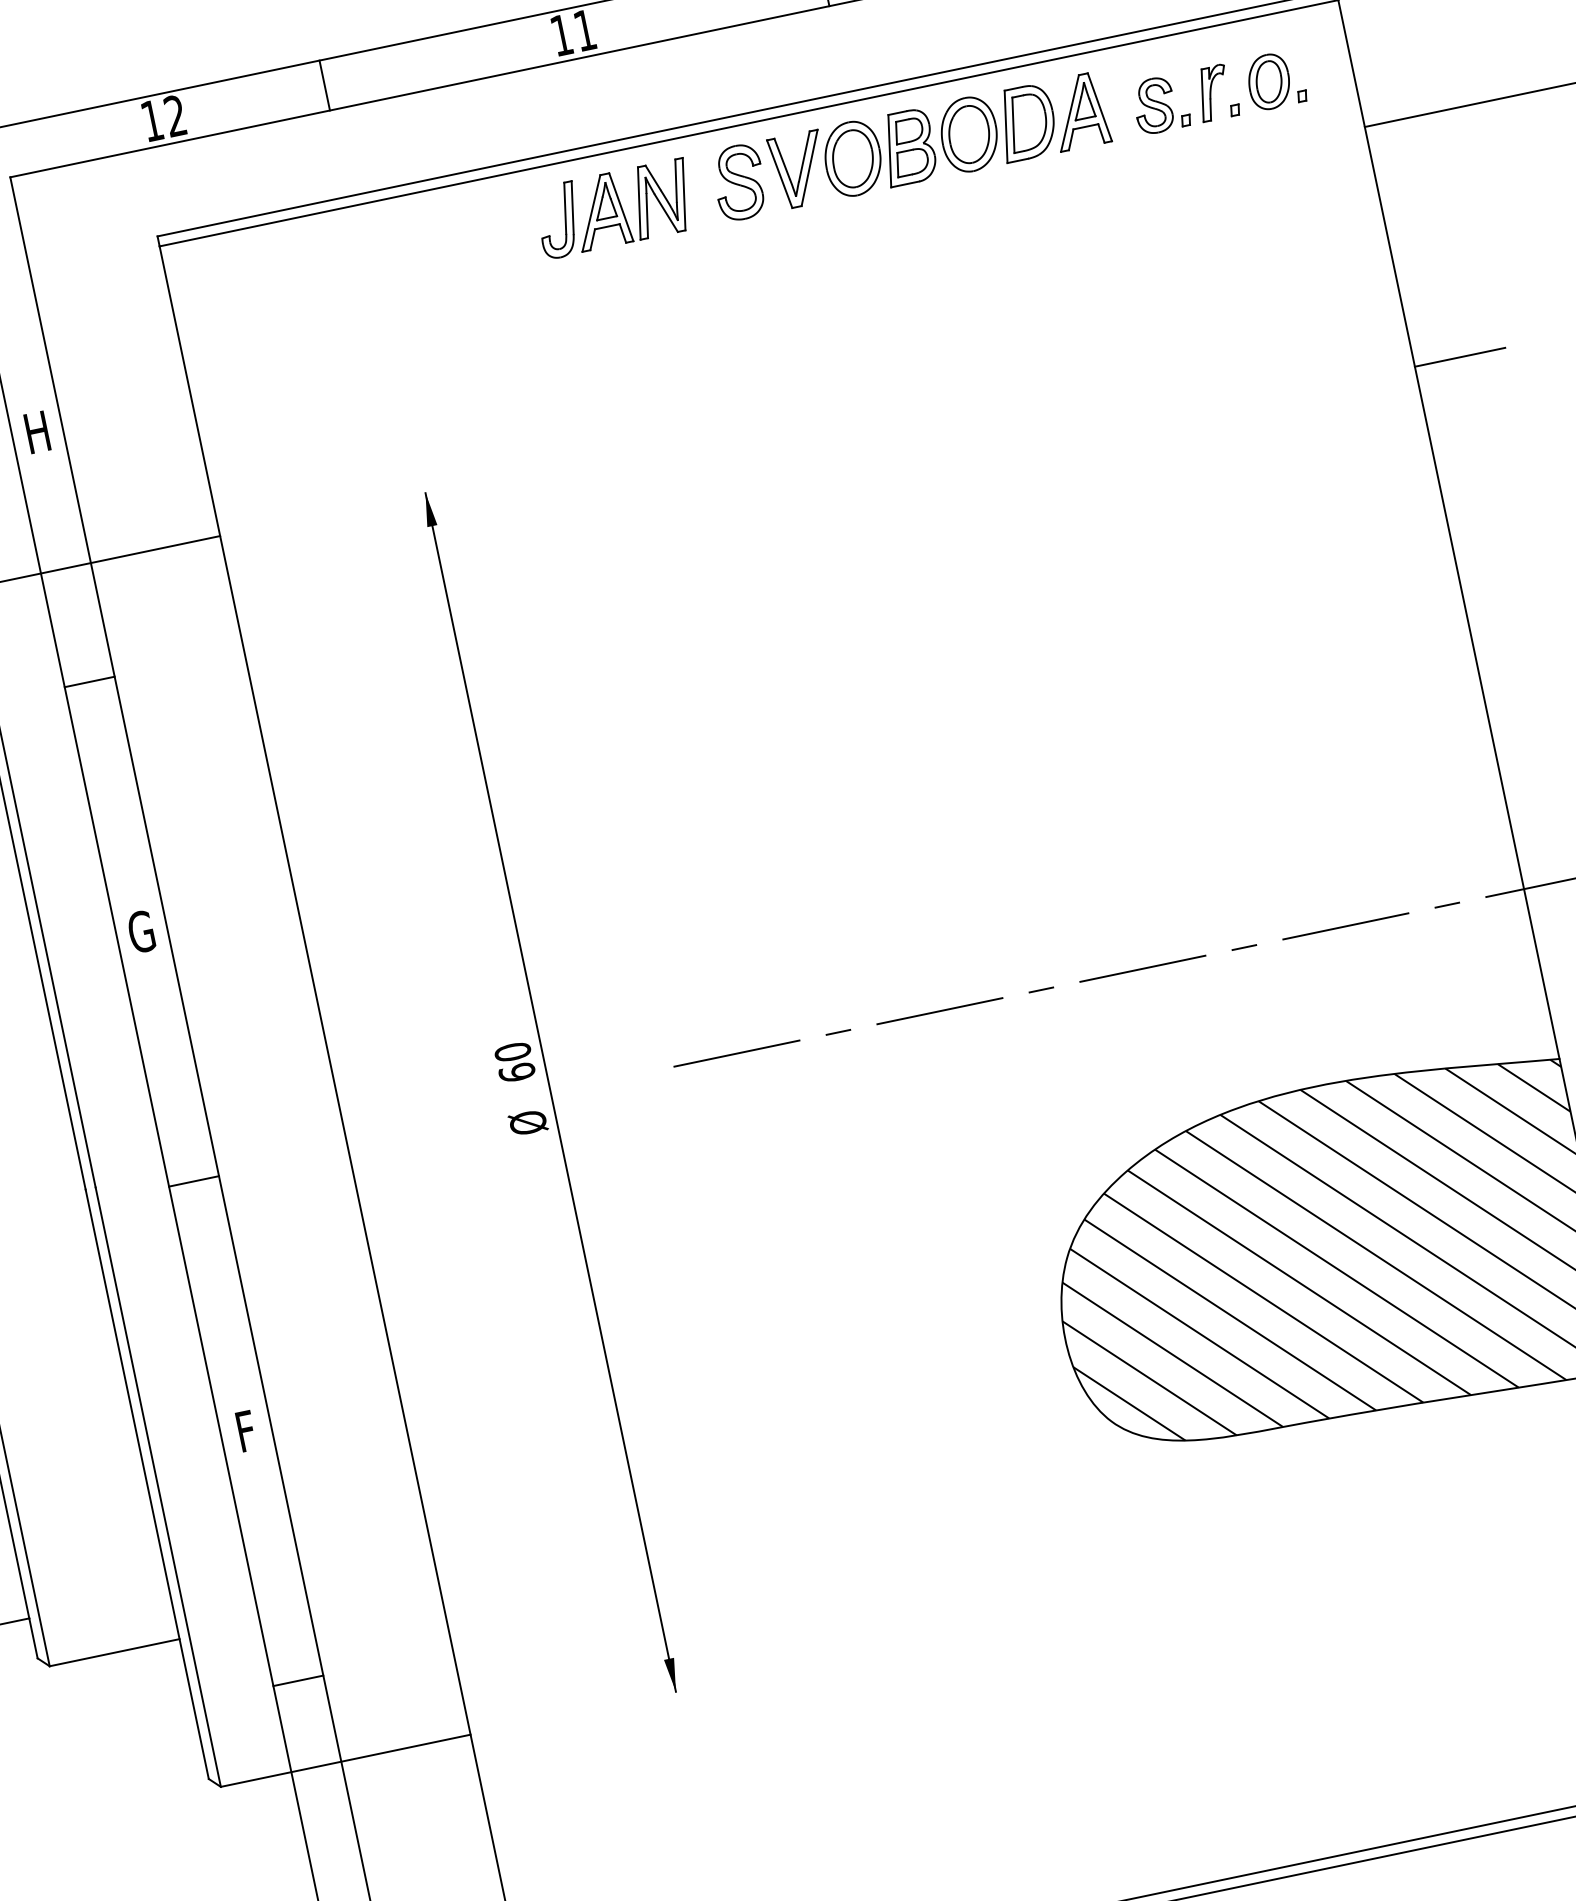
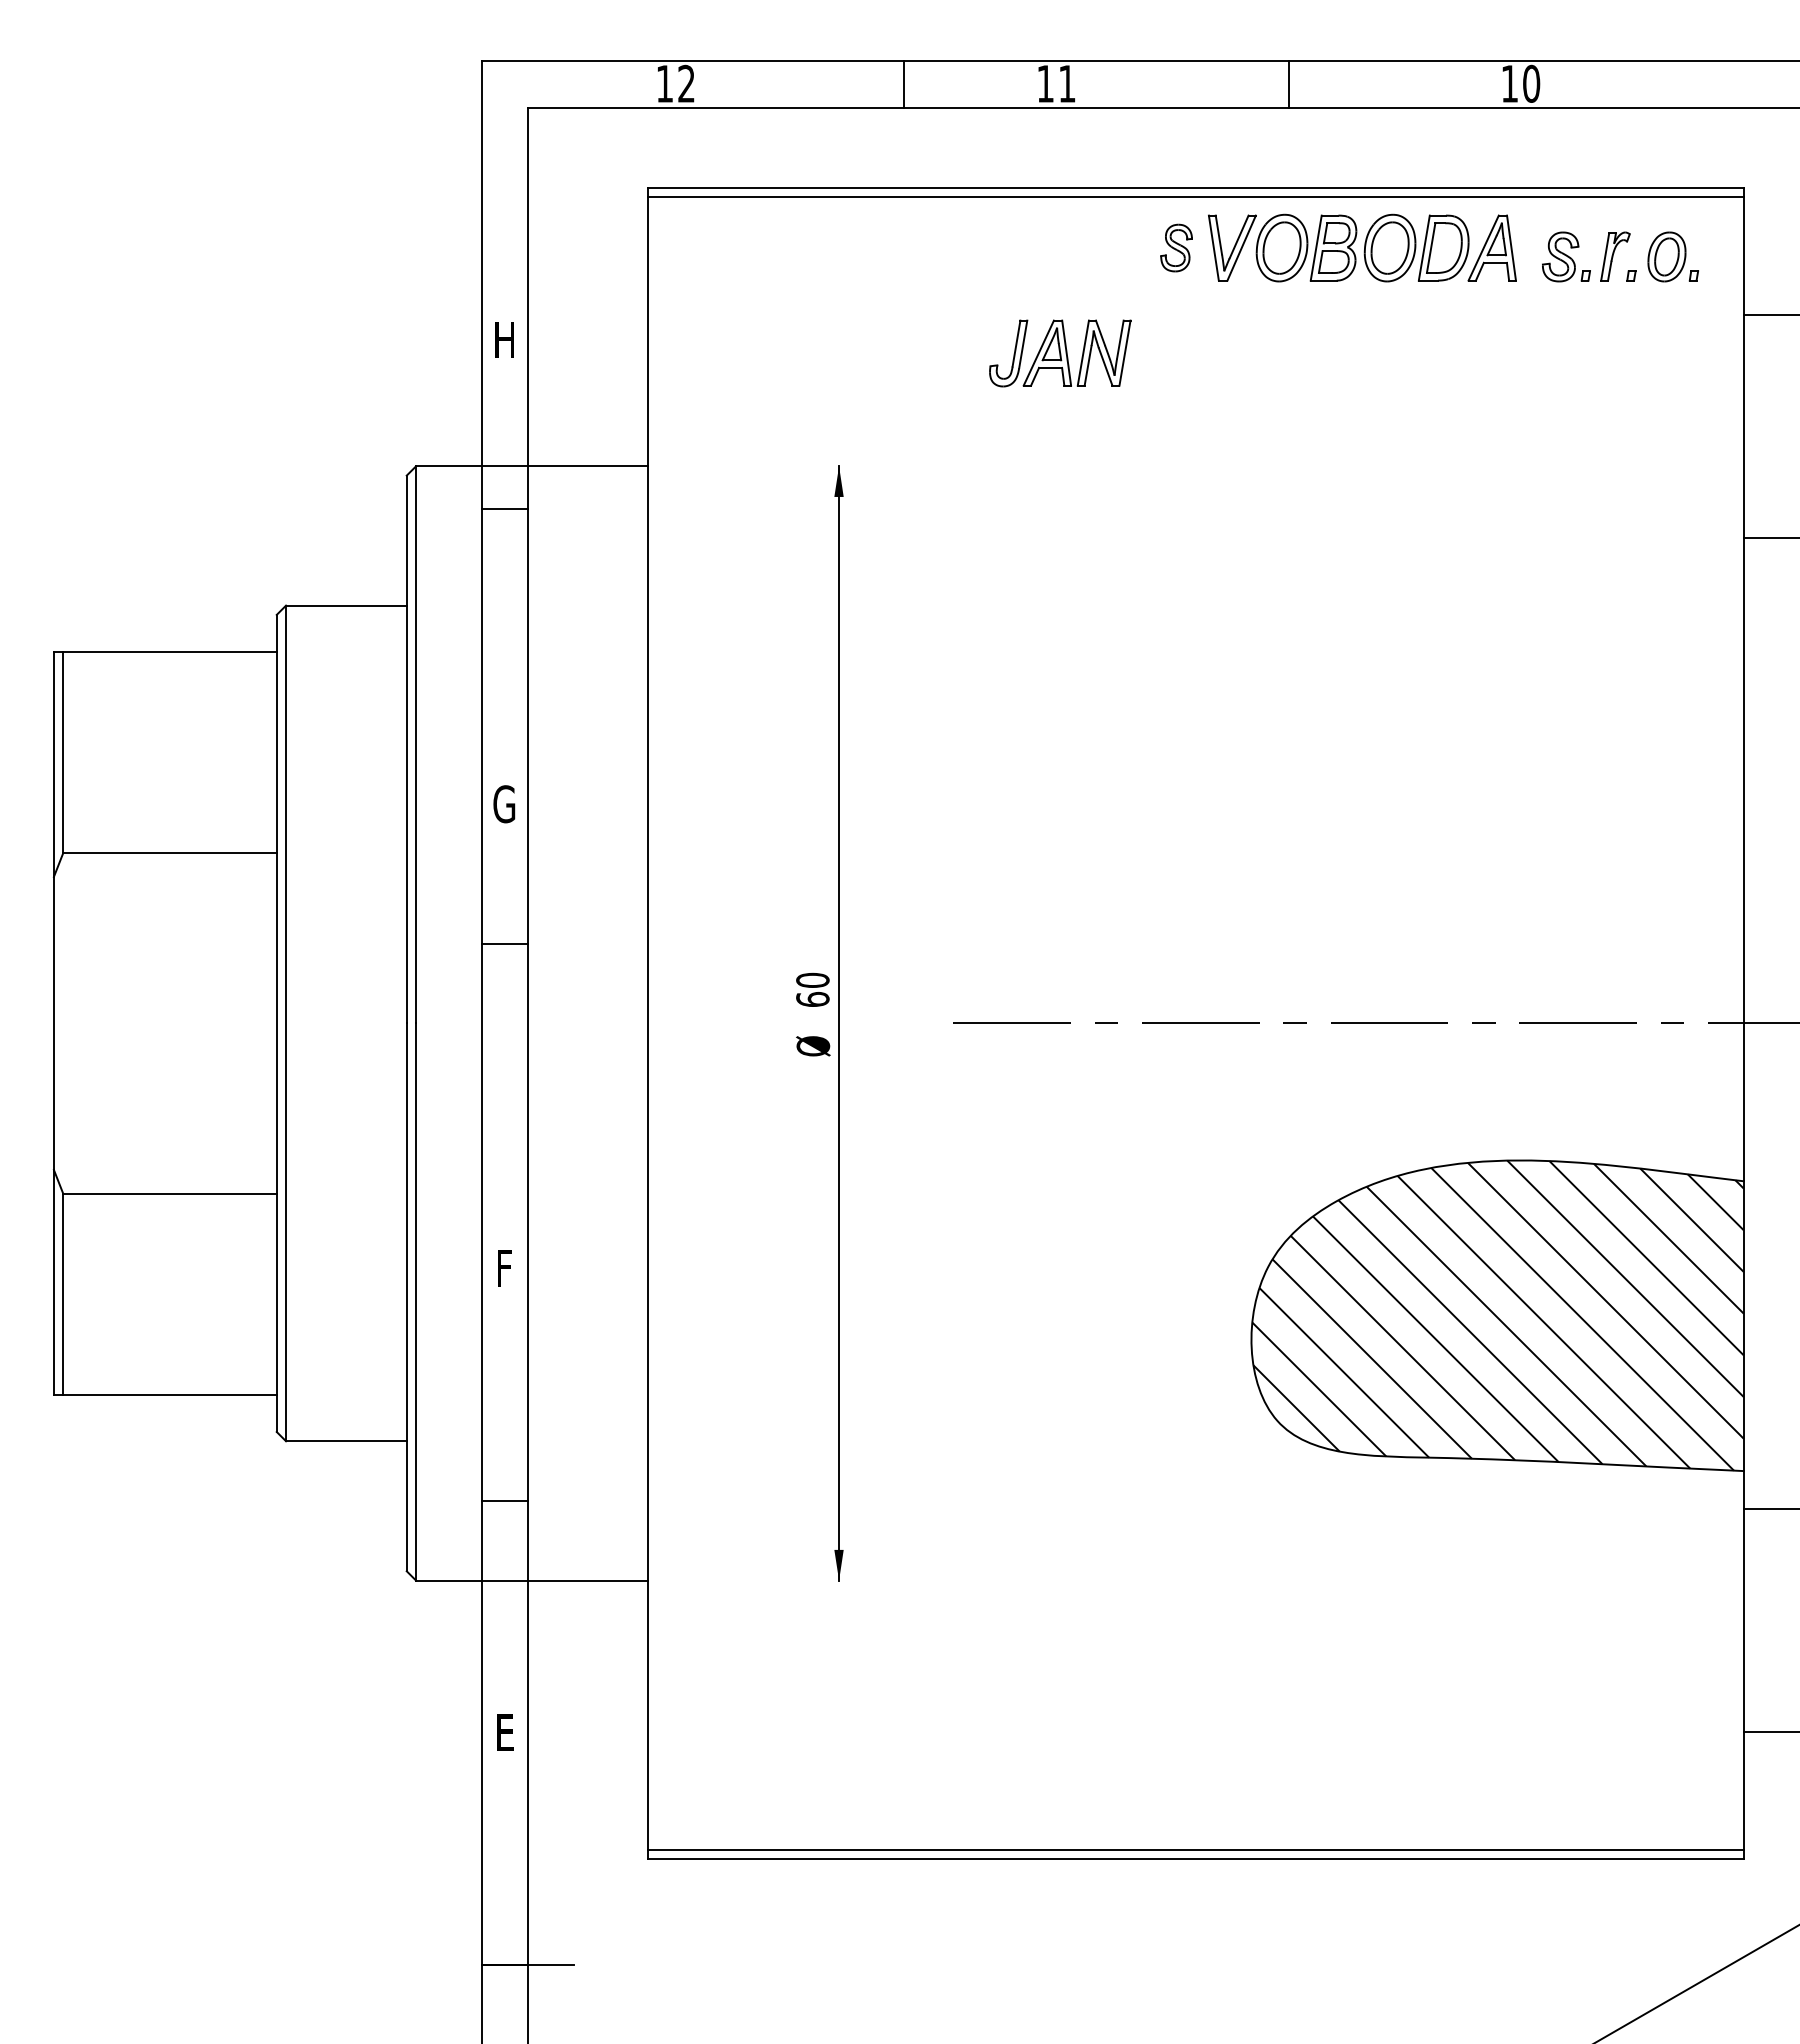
line: (325, 85) -> (904, 84), moved
part: (739, 181) -> (1176, 247), size x0.7
part: (614, 209) -> (1060, 353), moved
line: (89, 682) -> (504, 509), moved
line: (193, 1181) -> (504, 944), moved

